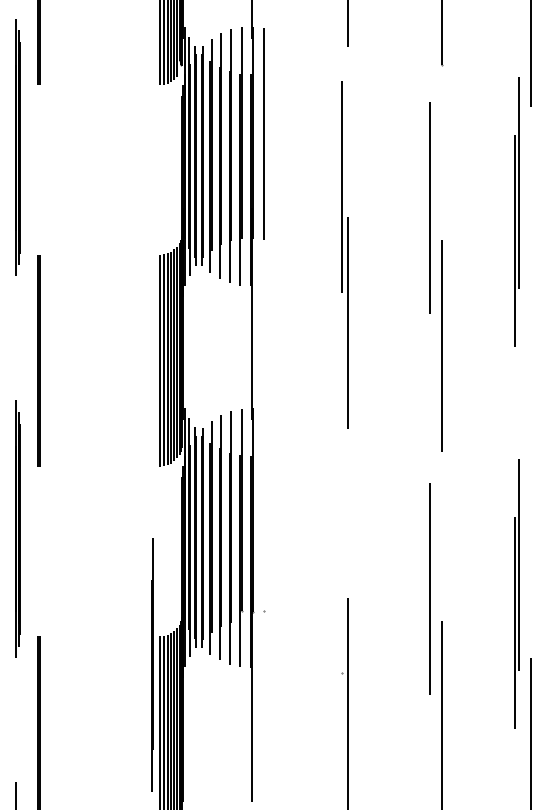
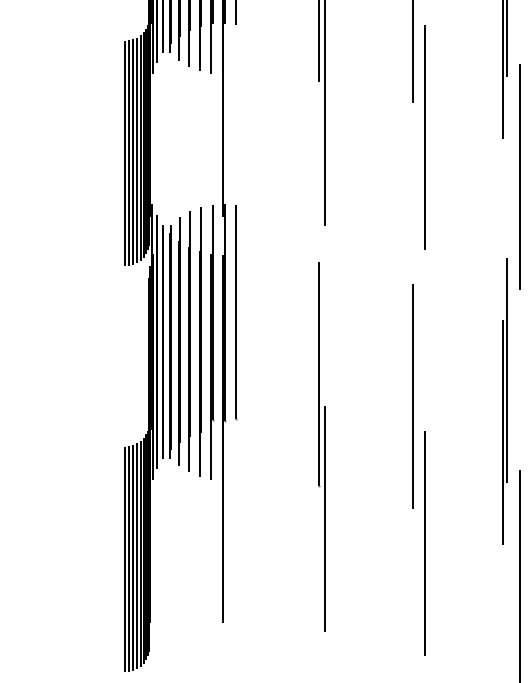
line: (530, 382) -> (519, 176), added
line: (264, 509) -> (236, 311), added
line: (341, 567) -> (318, 373), added
line: (152, 664) -> (117, 476), removed

